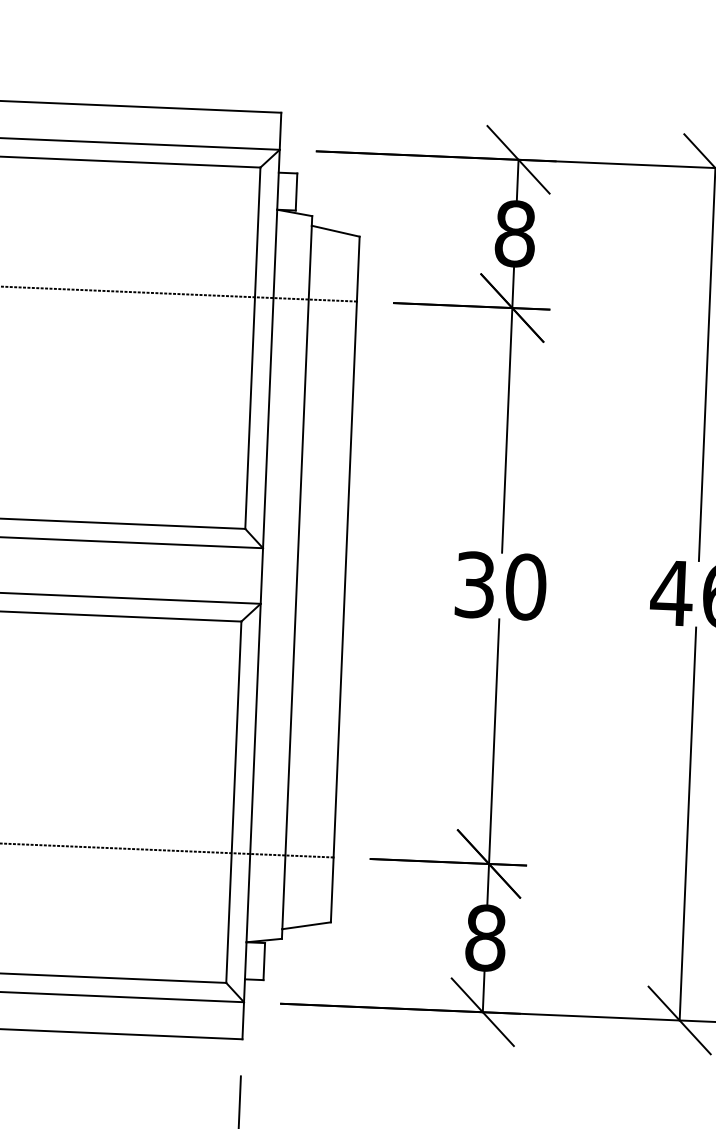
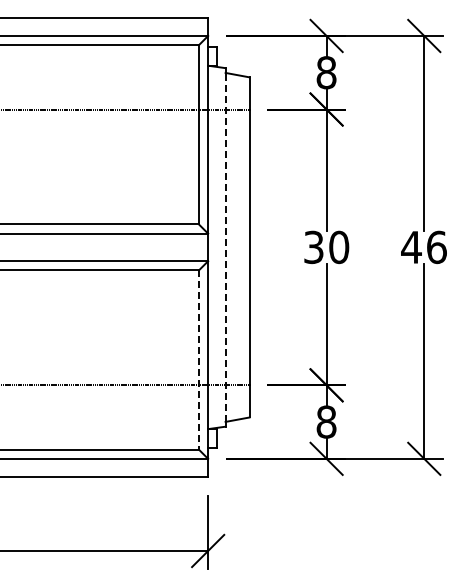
line: (296, 575) -> (225, 246), solid -> dashed
line: (232, 803) -> (198, 360), solid -> dashed

